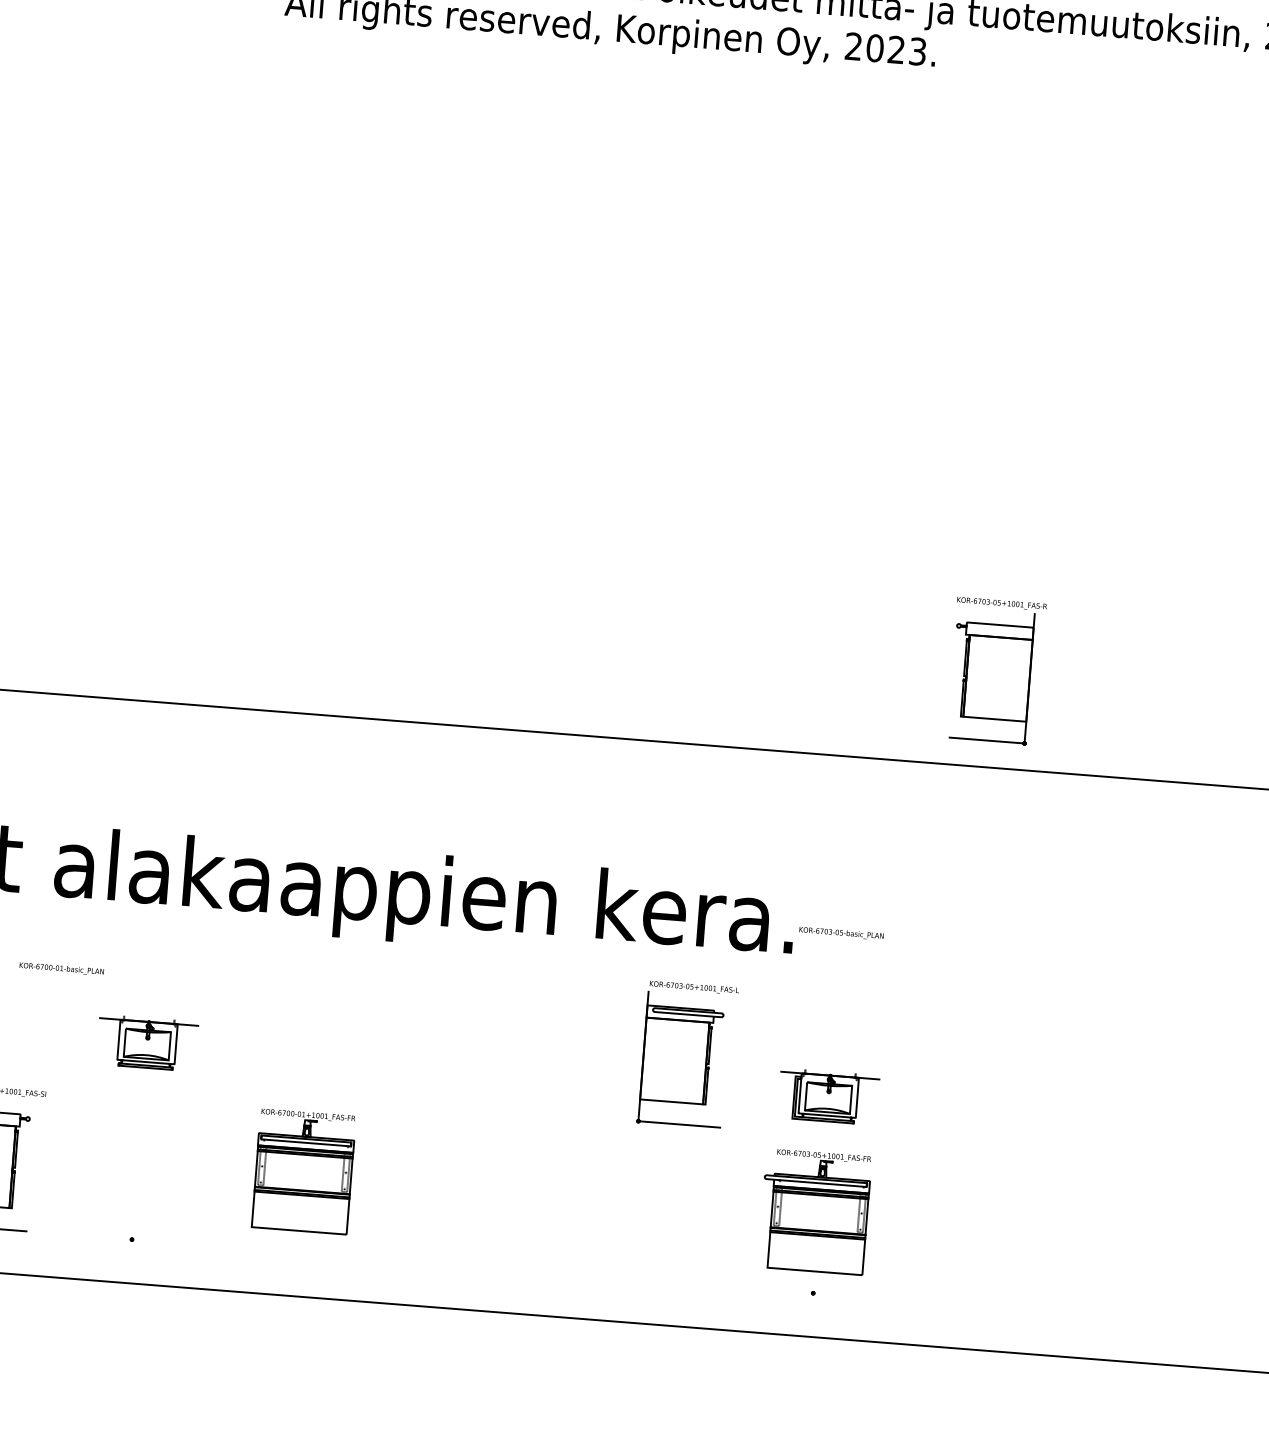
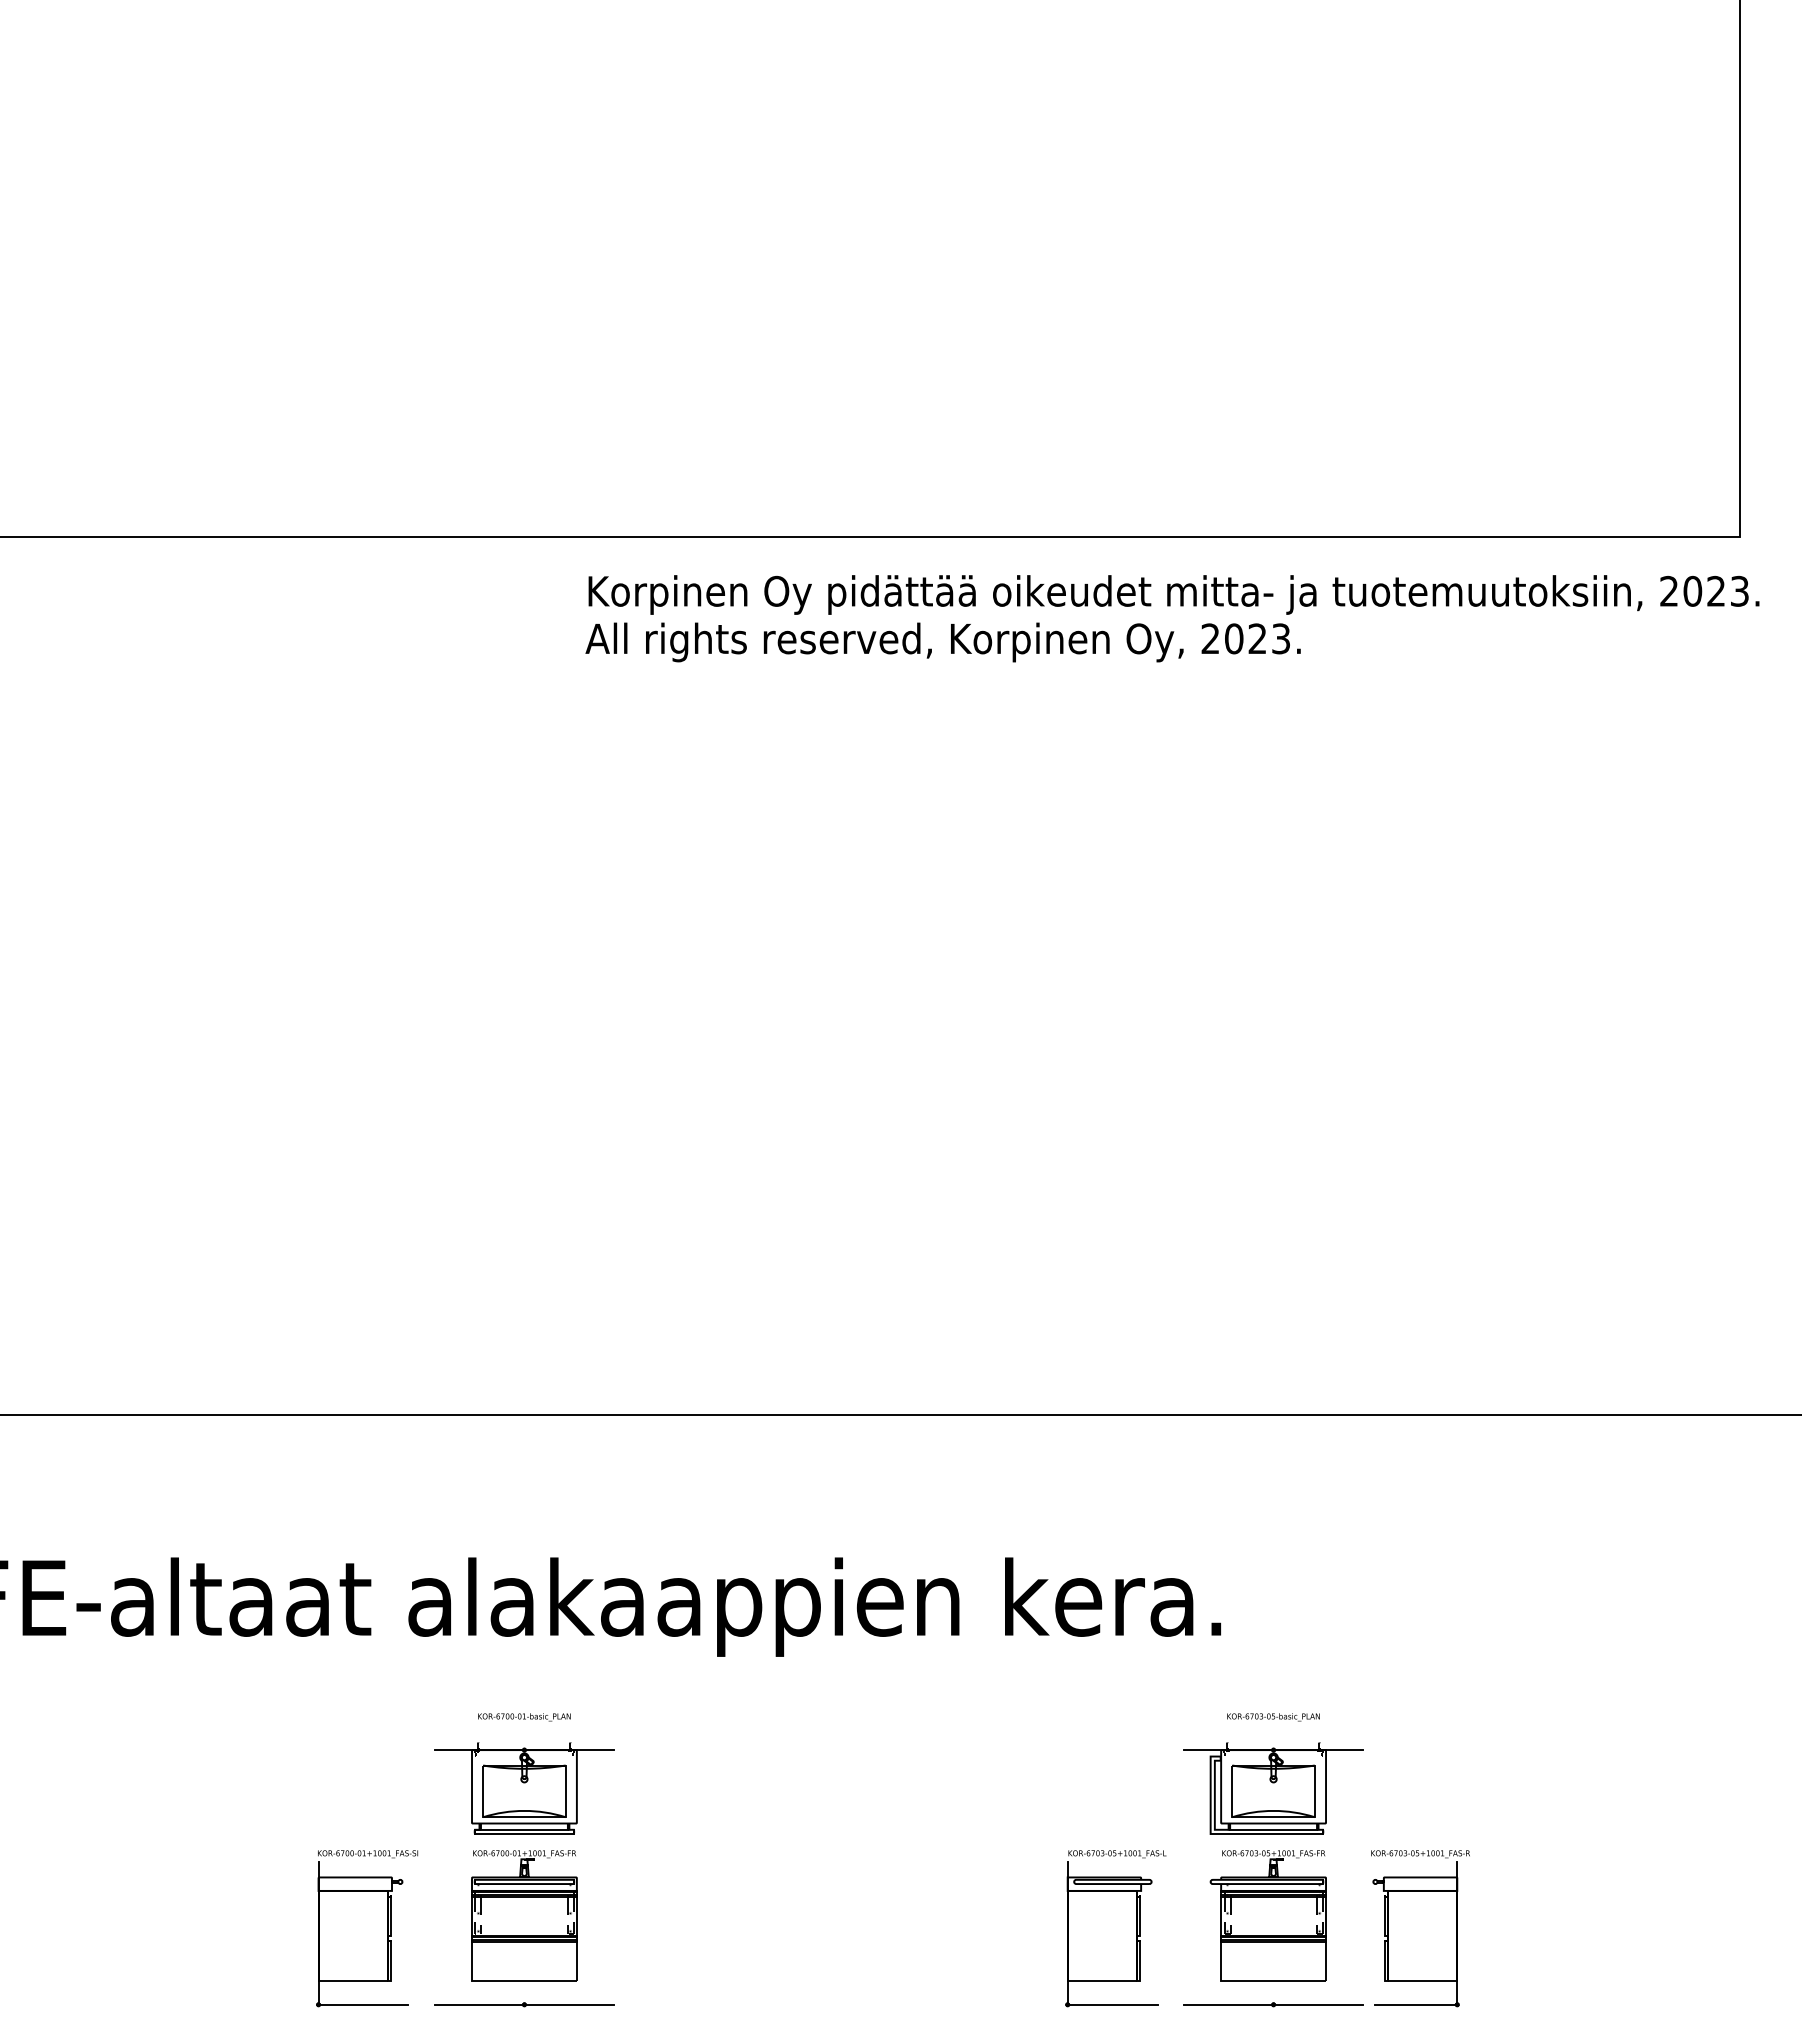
part: (996, 671) -> (1420, 1928), moved
text: (841, 933) -> (1273, 1717), moved
text: (61, 969) -> (524, 1717), moved
part: (147, 1042) -> (524, 1788), size x1.67
part: (687, 1055) -> (1115, 1928), moved
part: (828, 1096) -> (1273, 1788), size x1.67
part: (303, 1171) -> (524, 1915), moved
line: (132, 1239) -> (524, 2004), added
line: (813, 1292) -> (1273, 2004), added

